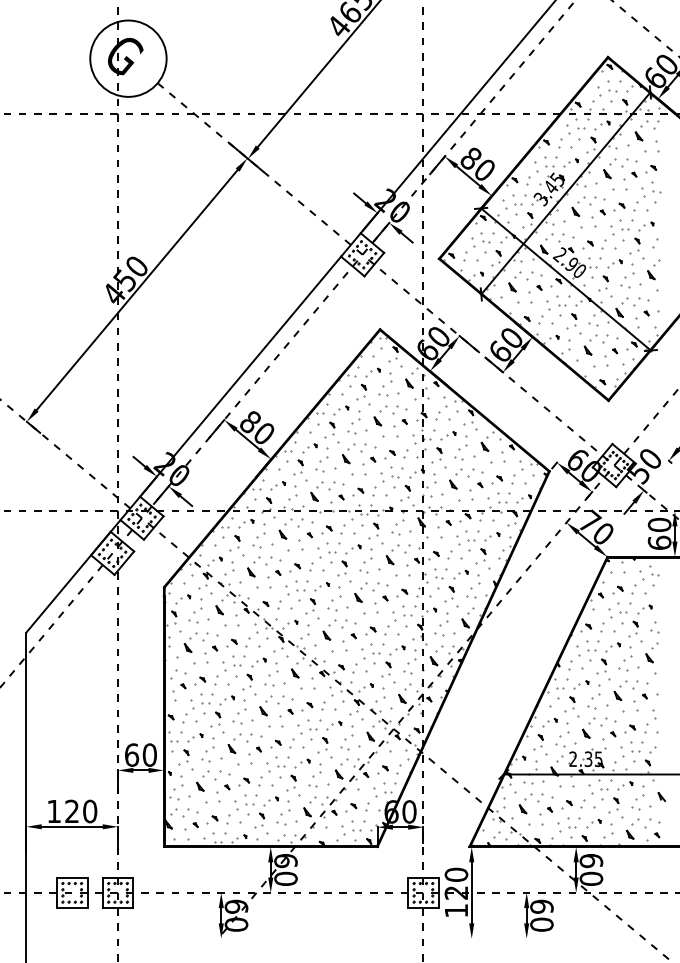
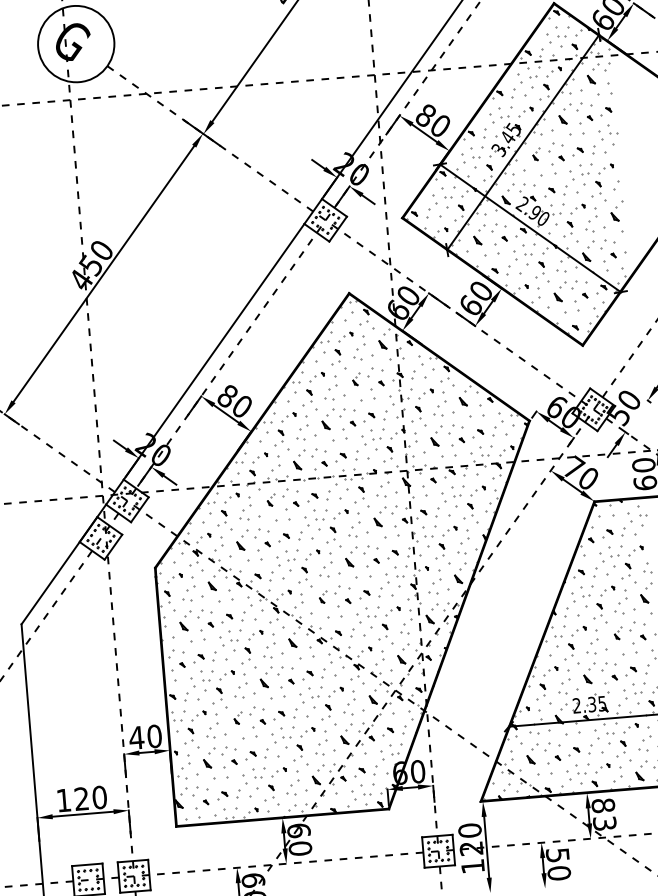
part: (578, 206) -> (536, 154), size x0.6
part: (380, 415) -> (356, 379), size x0.6
part: (285, 528) -> (271, 499), size x0.6
part: (329, 629) -> (323, 596), size x0.6
part: (620, 690) -> (618, 633), size x0.6
part: (234, 743) -> (238, 717), size x0.6
text: (131, 754) -> (136, 737), 60 -> 40
text: (591, 869) -> (604, 814), 60 -> 83
text: (541, 906) -> (557, 855), 60 -> 50

